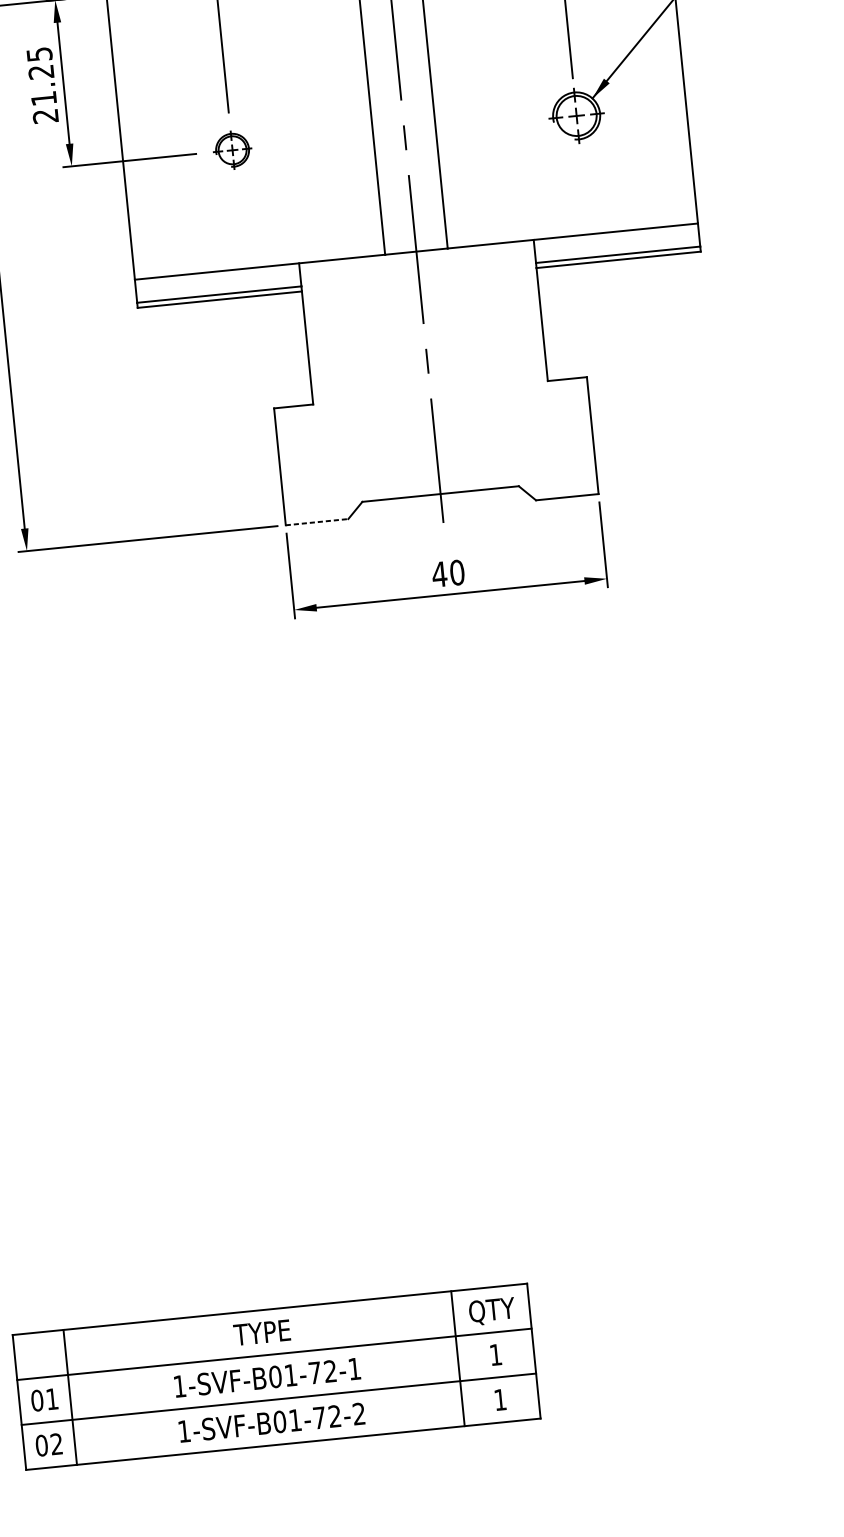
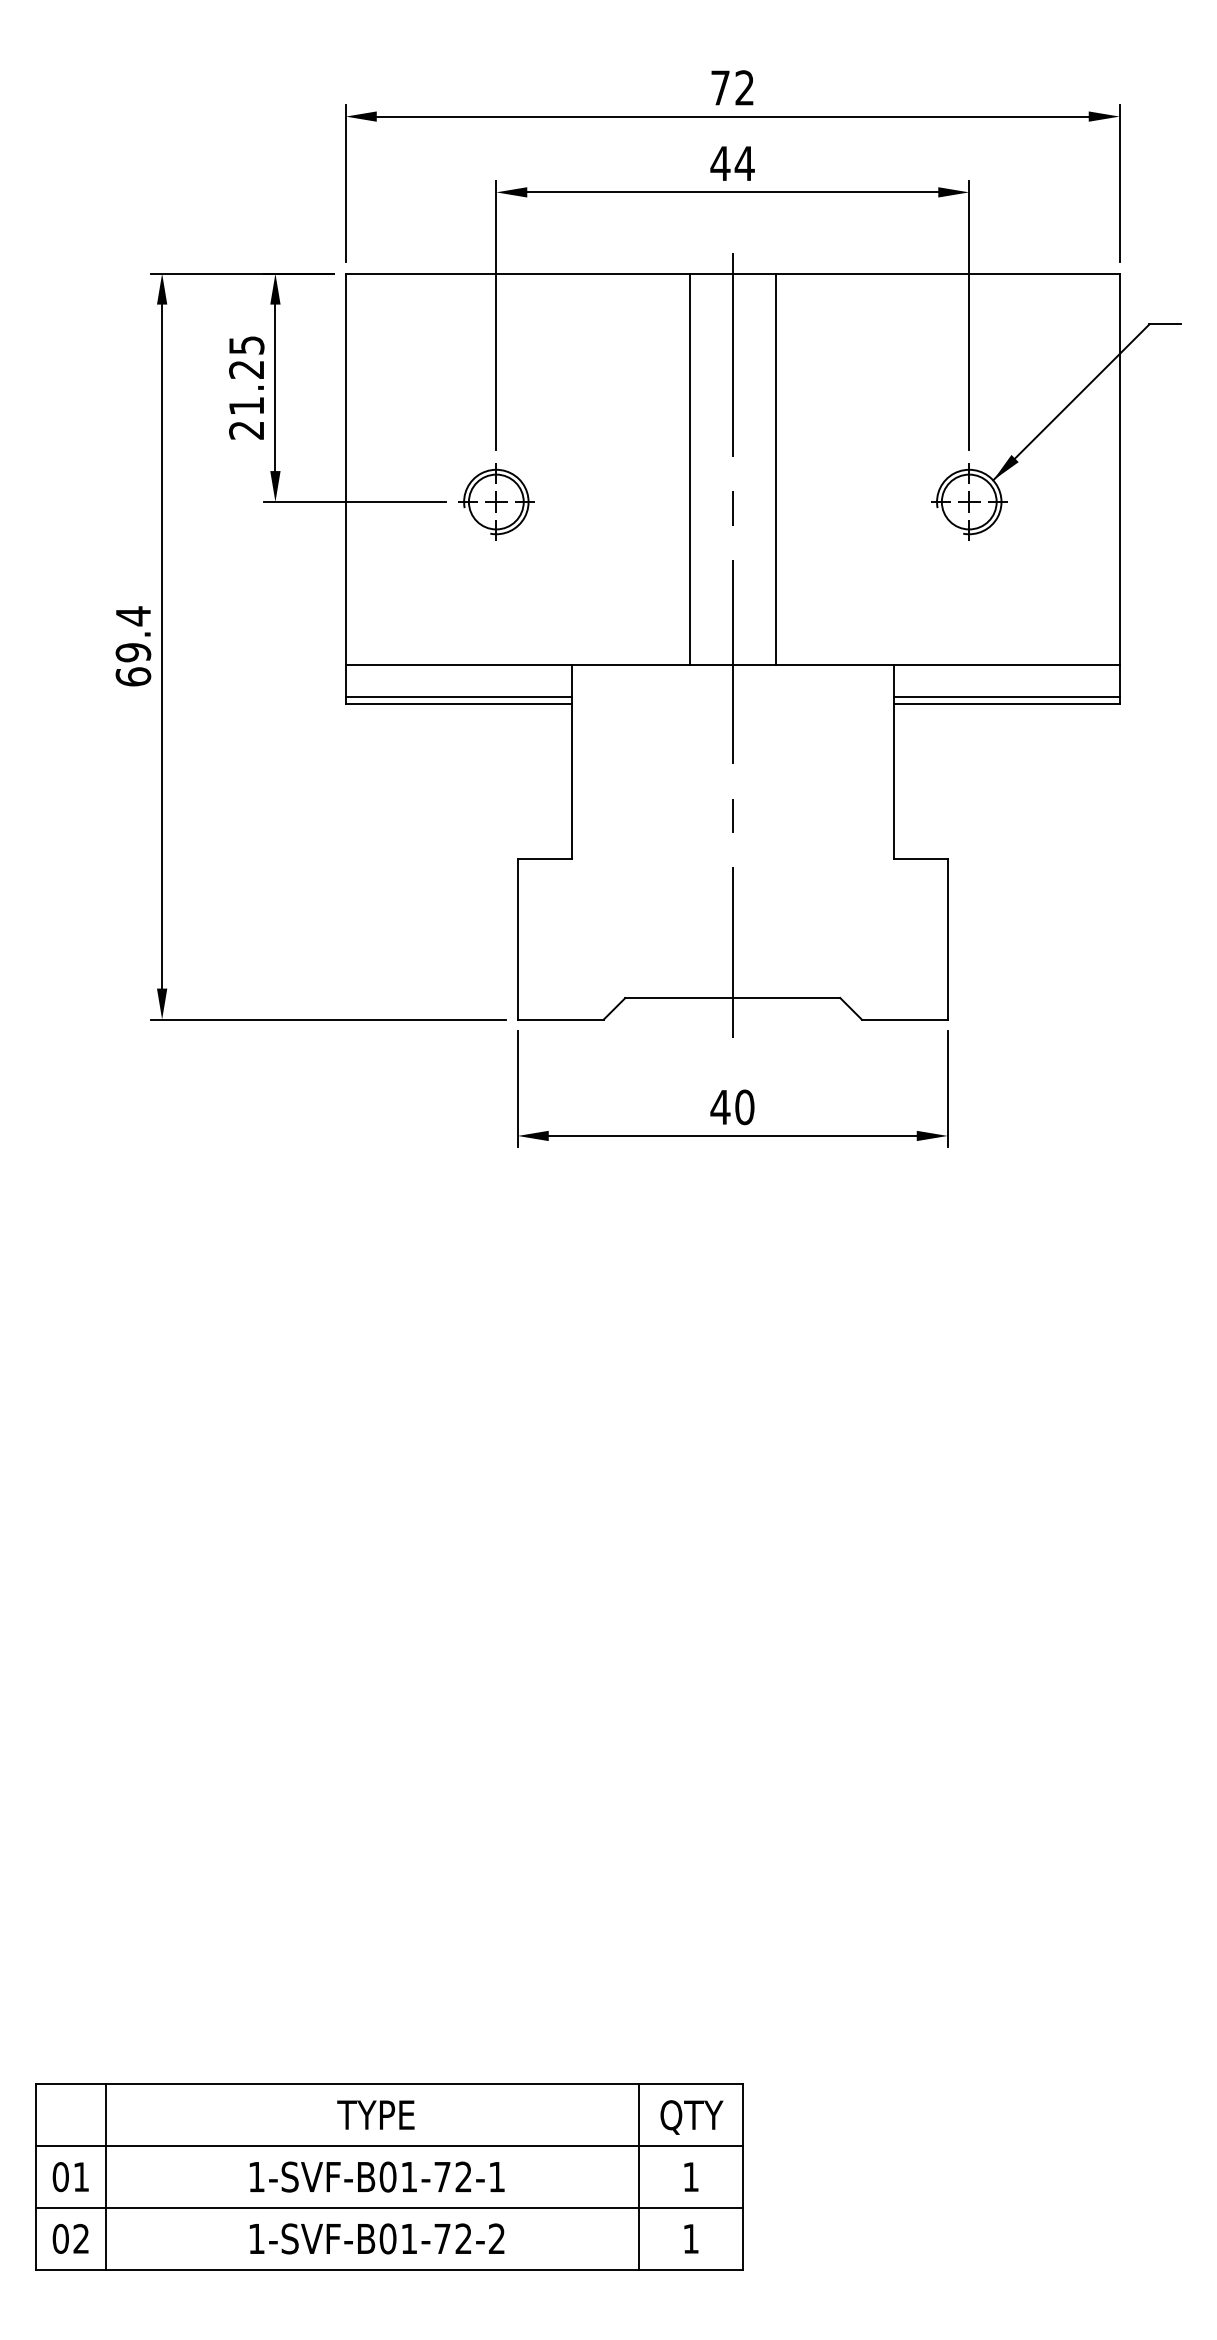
part: (232, 149) -> (496, 501), size x1.43
line: (316, 522) -> (560, 1019), dashed -> solid

